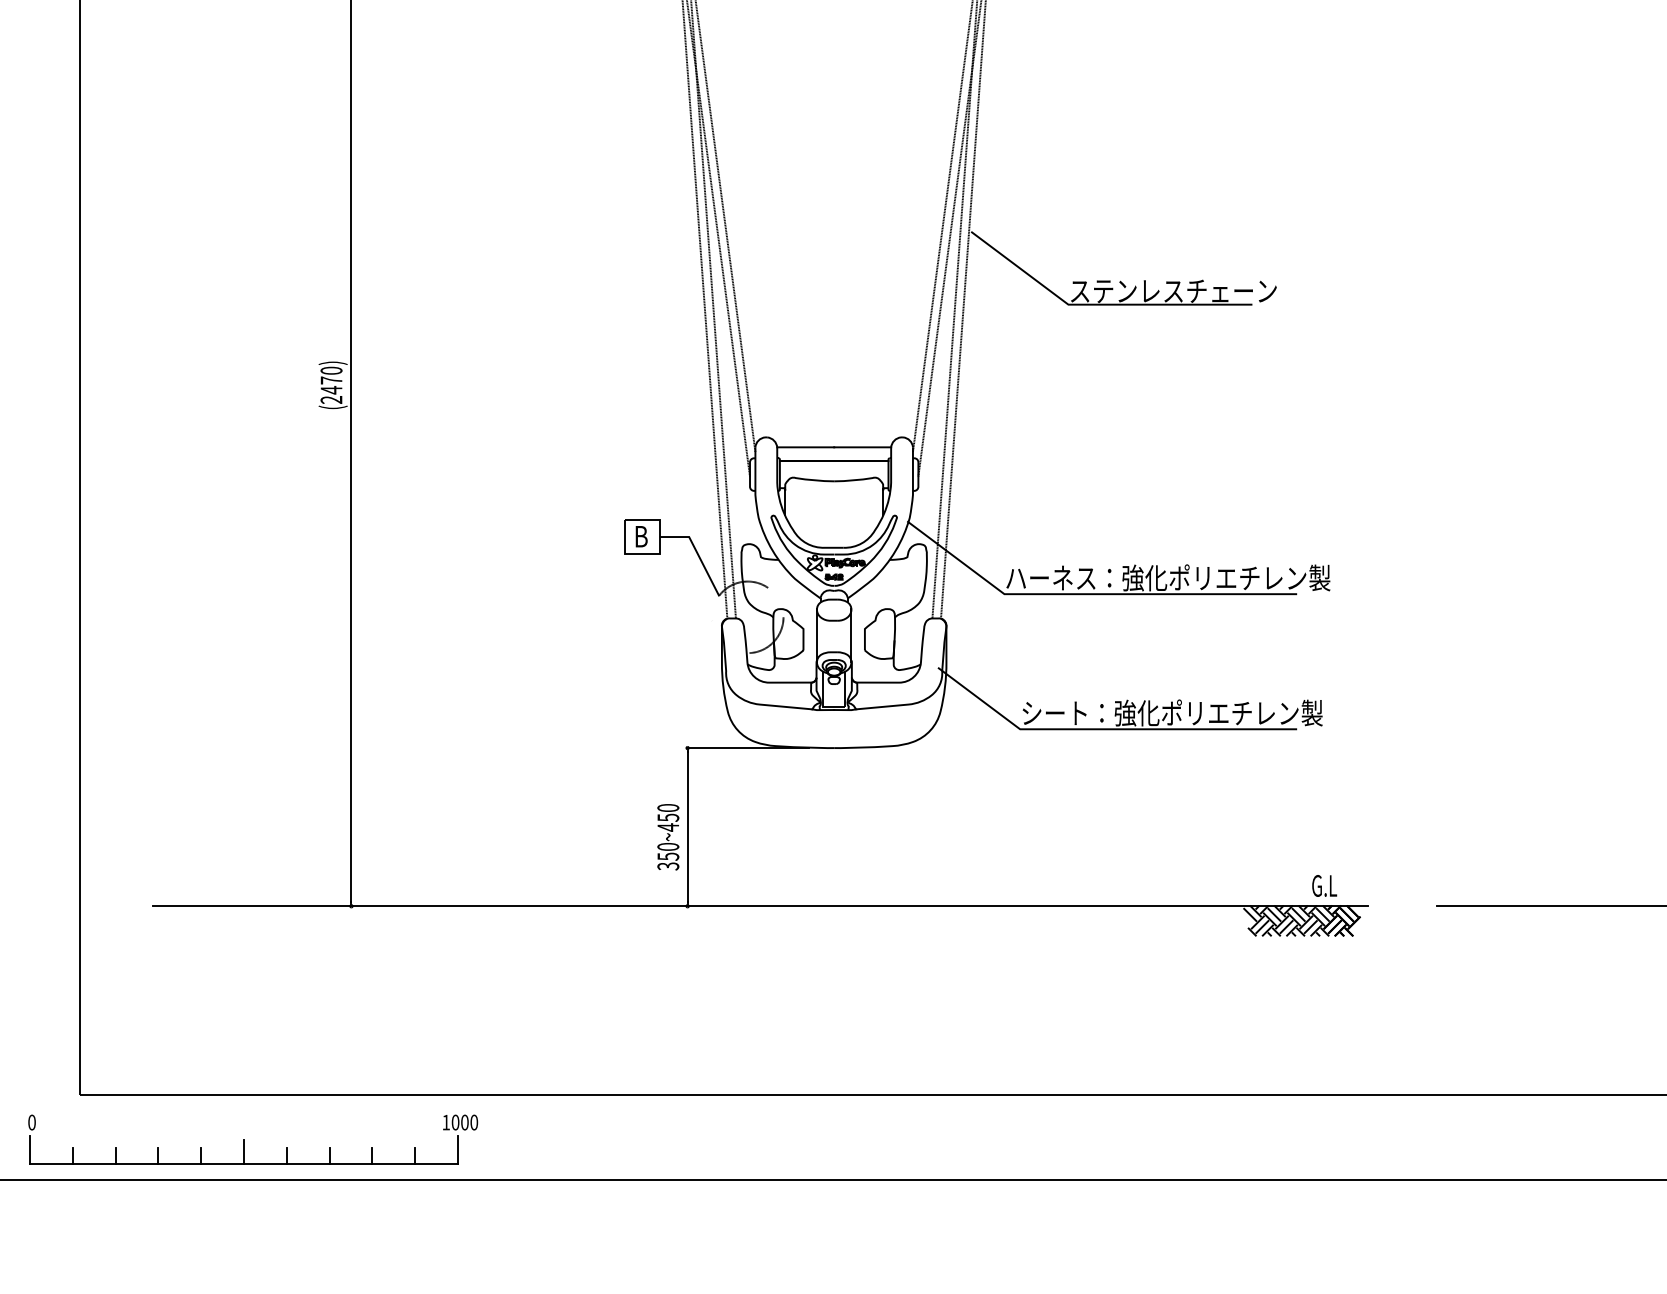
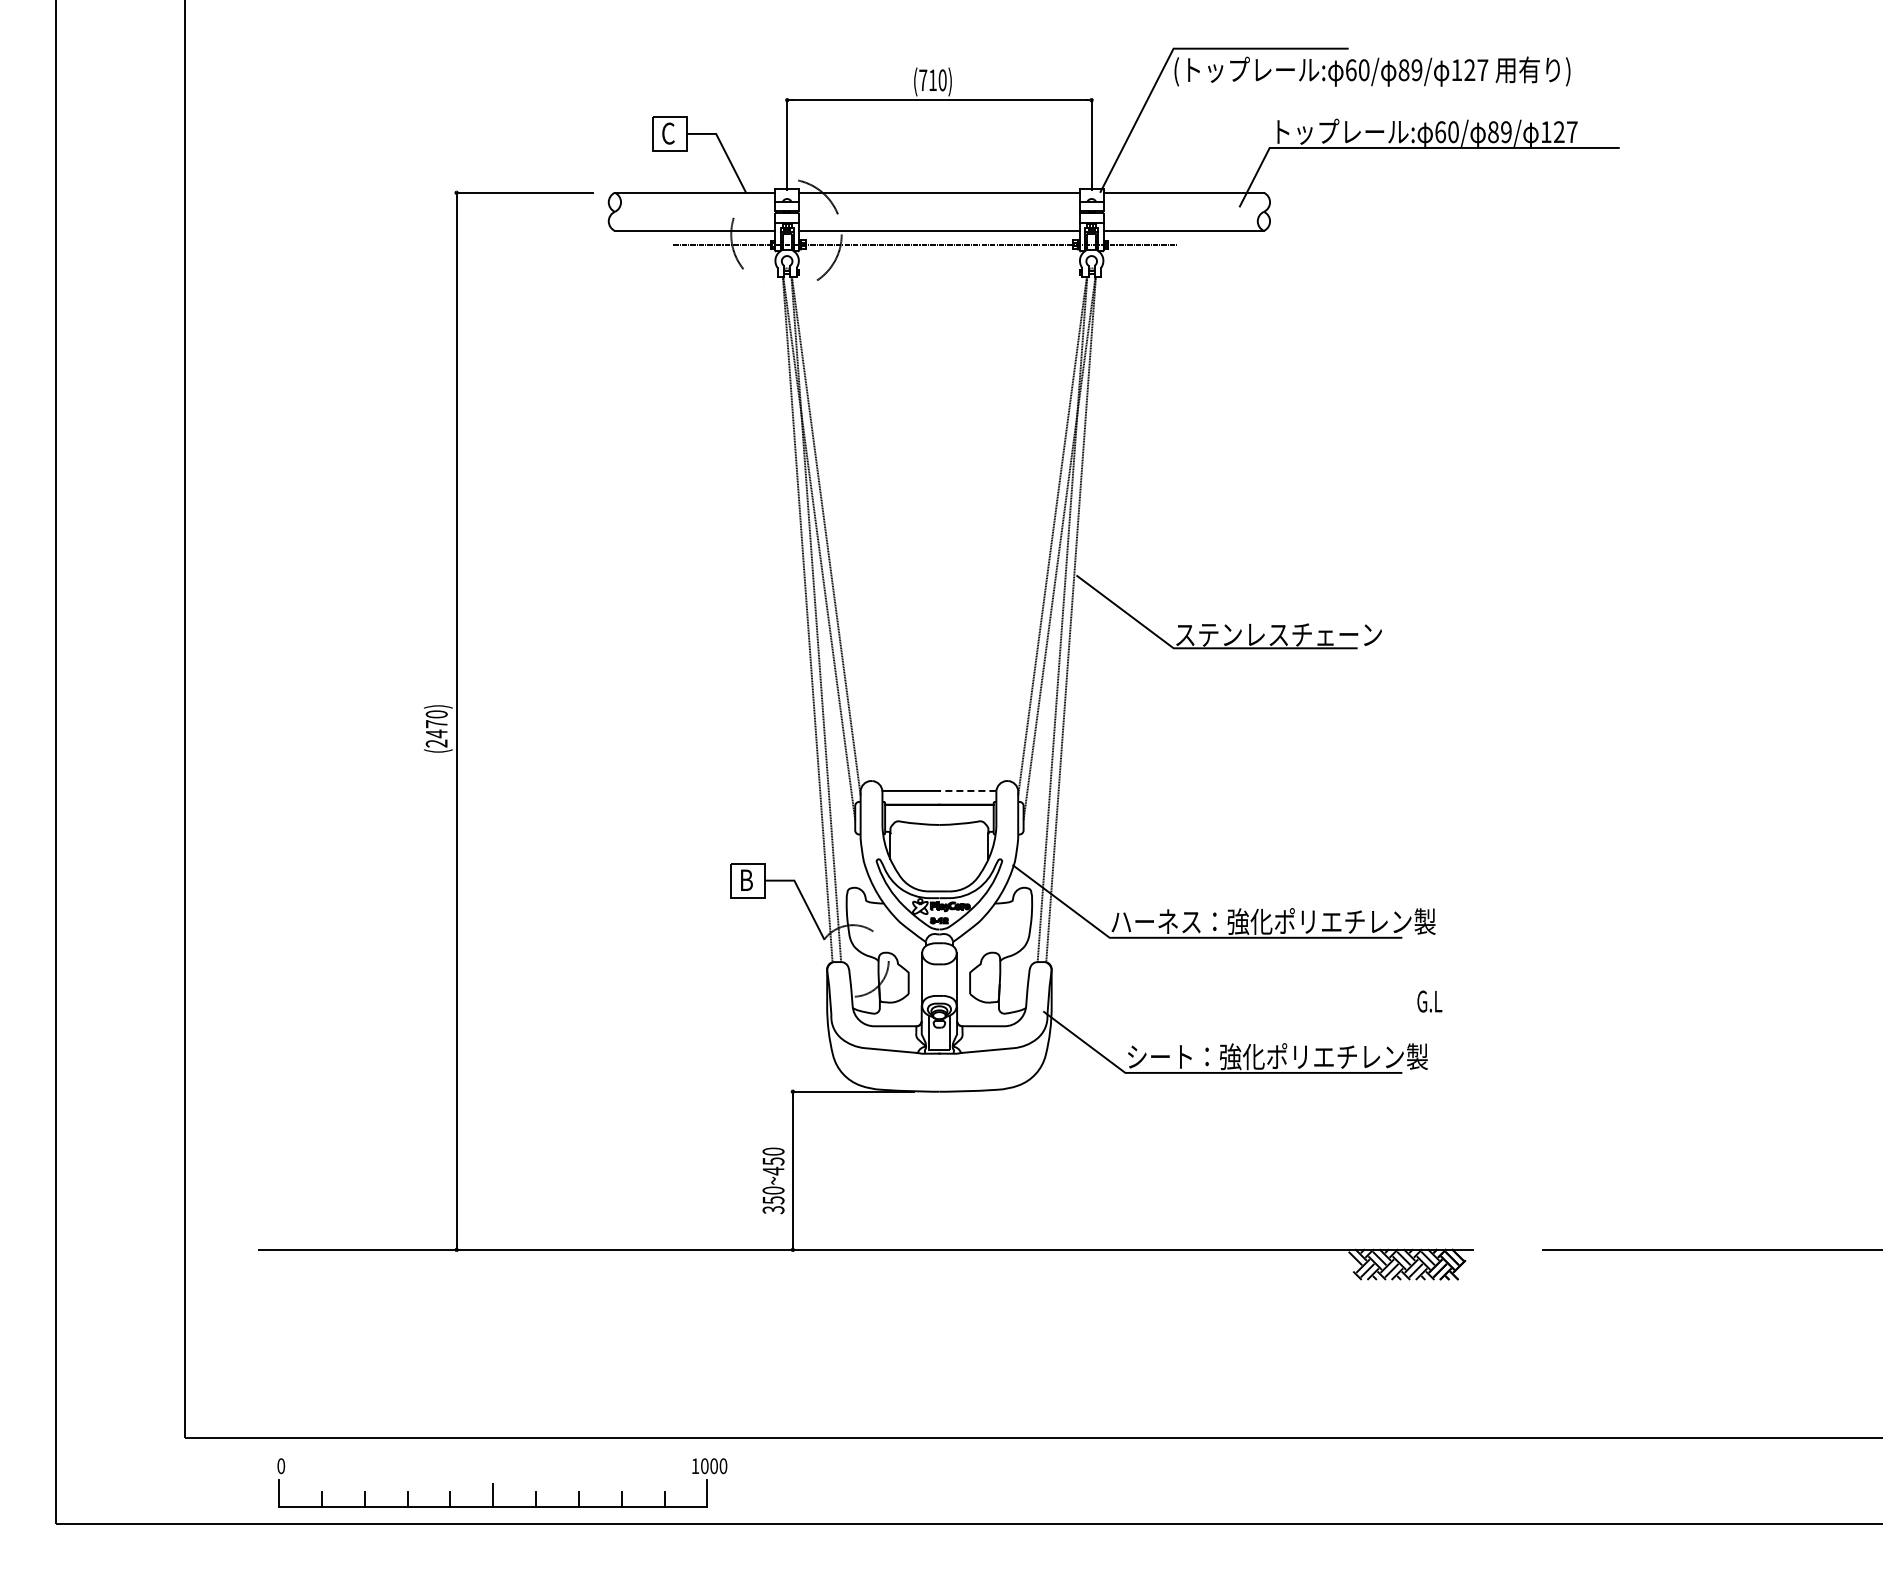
line: (862, 446) -> (967, 790), solid -> dashed
text: (1324, 885) -> (1429, 1001), moved
part: (244, 1139) -> (493, 1483), moved

